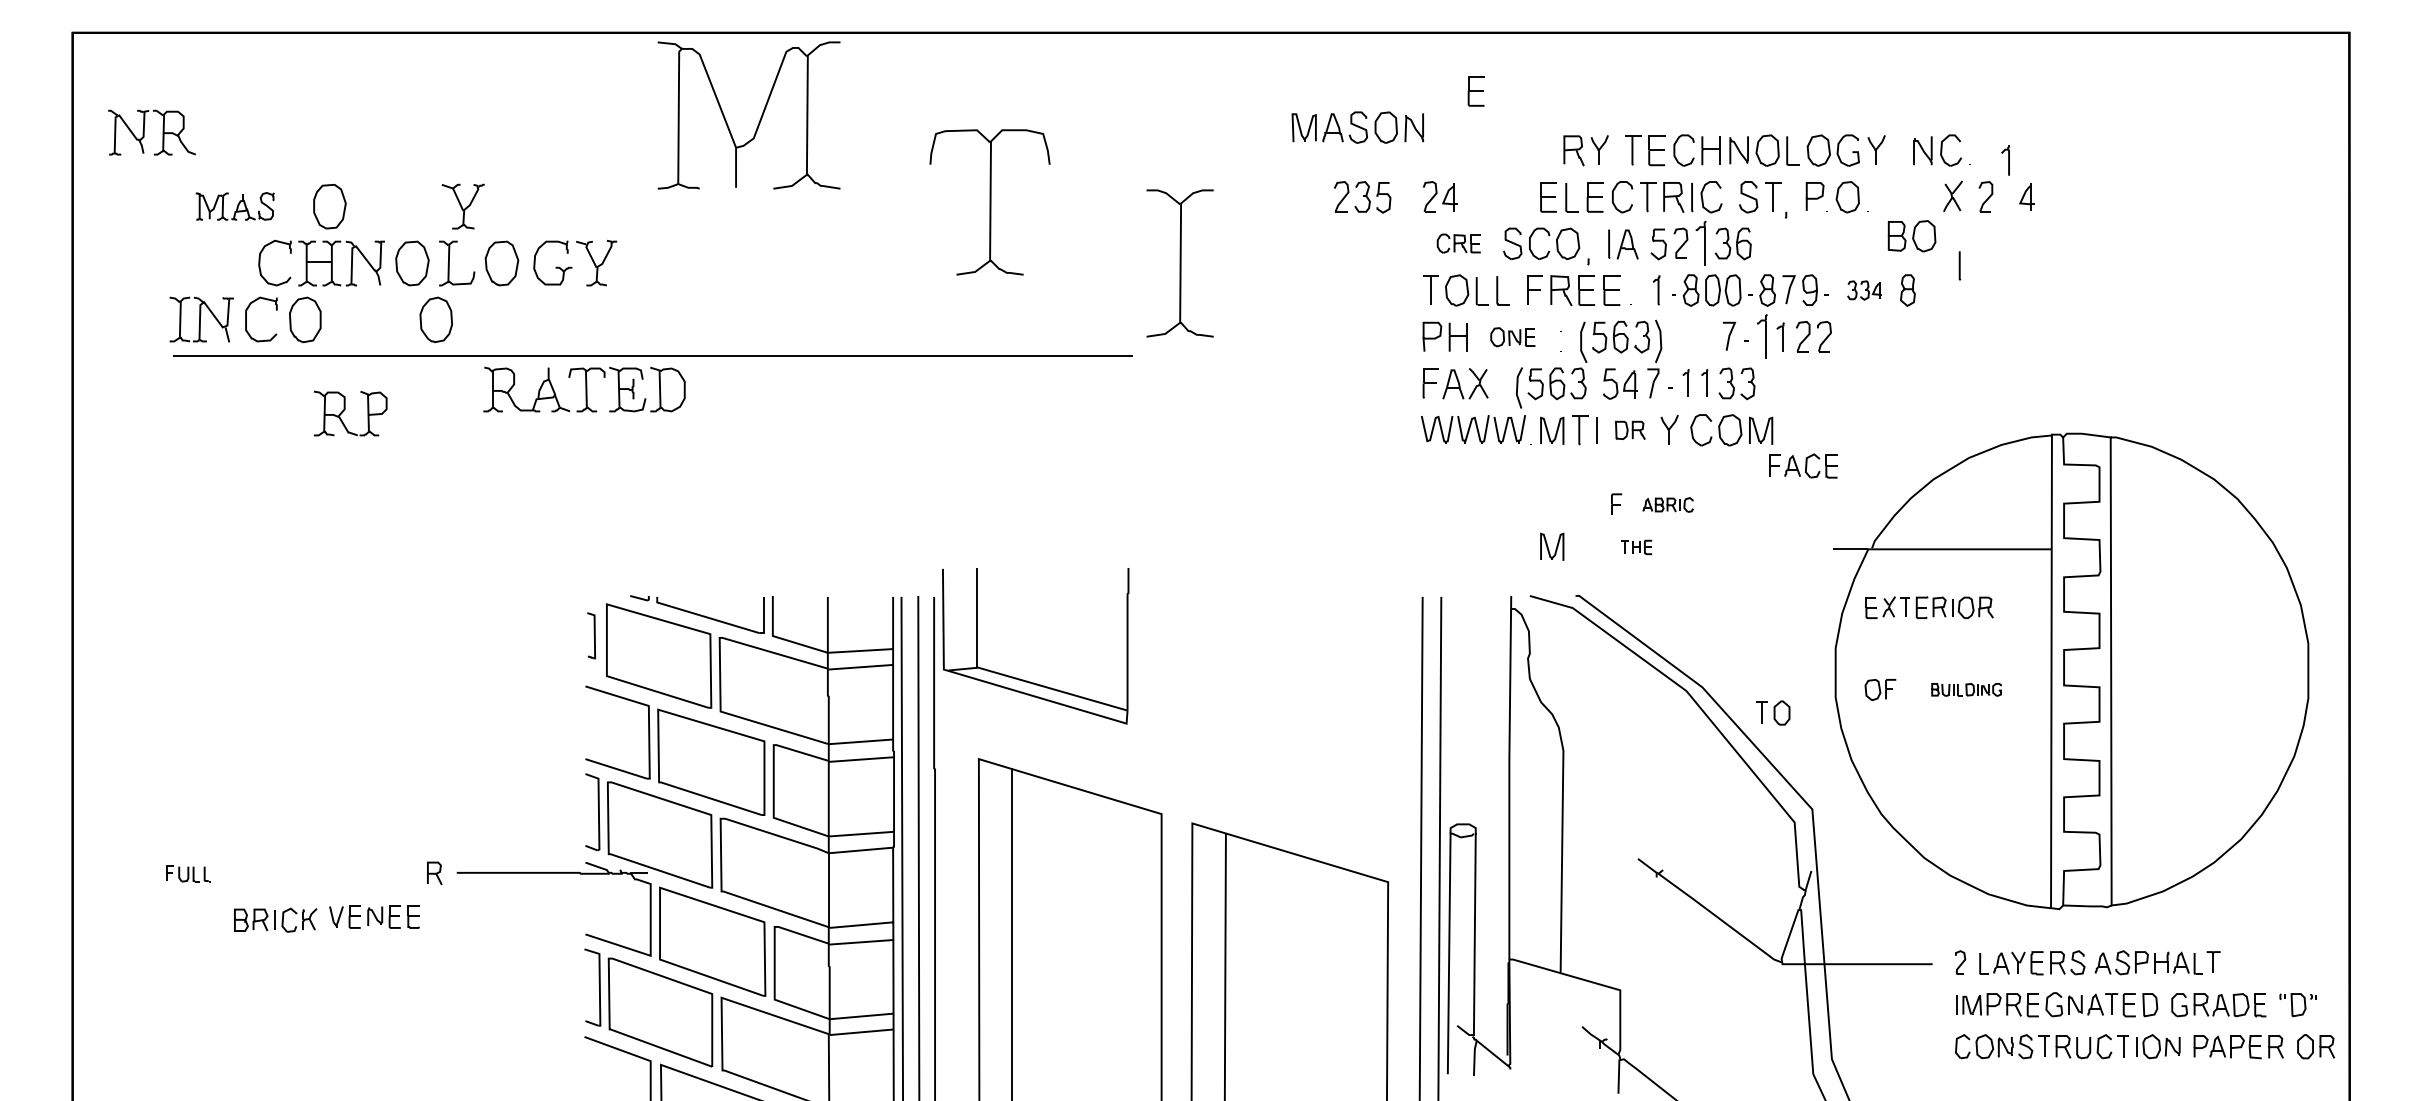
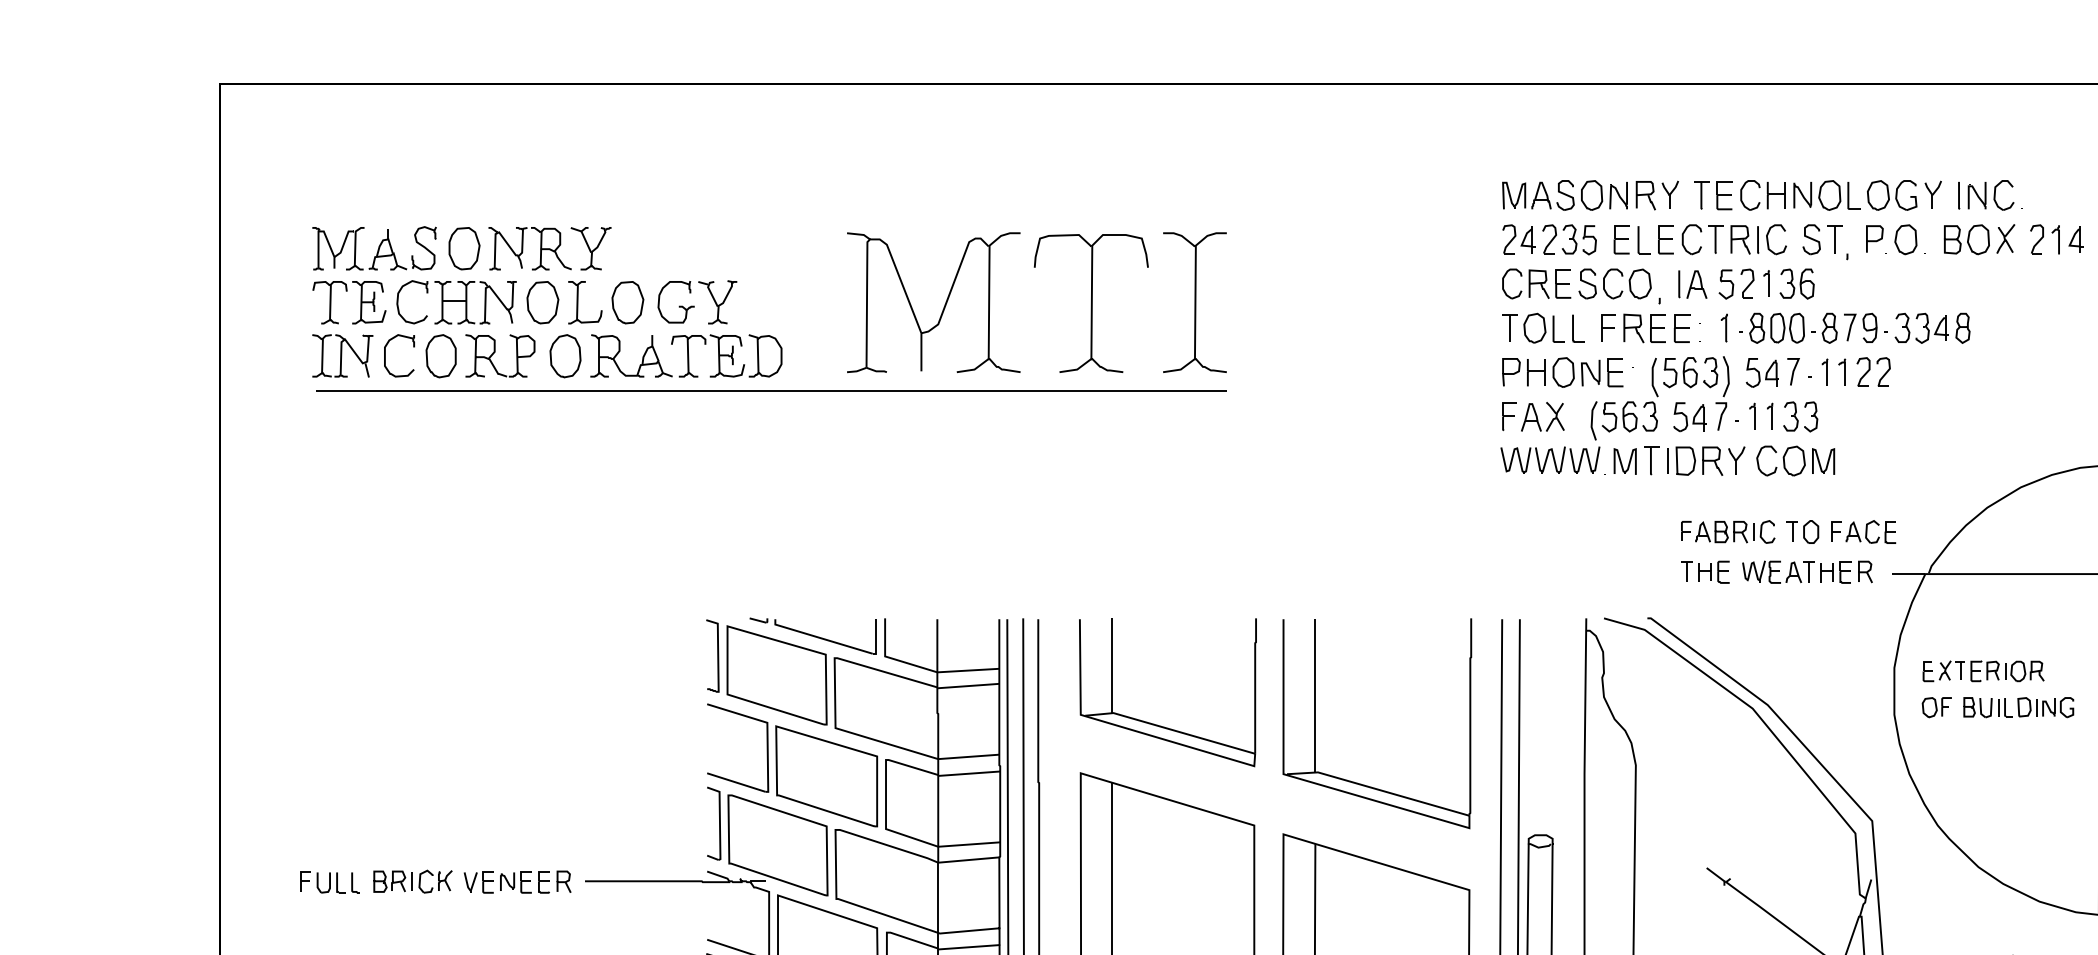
part: (1475, 91) -> (1552, 139), removed
part: (759, 119) -> (943, 306), moved
part: (1357, 127) -> (1564, 195), moved
part: (144, 132) -> (522, 248), moved
part: (2005, 160) -> (2055, 239), moved
part: (1362, 197) -> (1569, 239), moved
part: (989, 202) -> (1090, 303), moved
part: (234, 206) -> (373, 248), size x1.67
part: (1911, 236) -> (1966, 239), moved
part: (1458, 243) -> (1536, 283), size x1.67
part: (1700, 243) -> (1766, 283), size x0.62
part: (220, 263) -> (360, 302), added
part: (1179, 263) -> (1194, 302), moved
line: (1959, 265) -> (1958, 195), moved
part: (1864, 290) -> (1921, 328), size x1.67
part: (1762, 336) -> (1824, 371), size x0.62
part: (1512, 337) -> (1587, 372), size x1.67
part: (1696, 337) -> (1762, 372), added
part: (584, 389) -> (686, 355), moved
part: (344, 411) -> (494, 353), moved
part: (1630, 430) -> (1699, 461), size x1.67
part: (1803, 465) -> (1863, 531), moved
part: (1668, 504) -> (1735, 531), size x1.67
part: (1552, 546) -> (1625, 571), removed
part: (1636, 547) -> (1705, 572), size x1.67
part: (1743, 547) -> (1806, 572), added
part: (1929, 607) -> (1983, 671), moved
part: (591, 635) -> (712, 655), size x1.67
part: (1027, 680) -> (1160, 725), moved
part: (1966, 689) -> (2018, 707), size x1.67
part: (1226, 706) -> (1315, 723), added
part: (1773, 712) -> (1803, 531), moved
part: (188, 873) -> (330, 881), size x1.43
part: (374, 916) -> (506, 881), moved
part: (275, 919) -> (412, 880), moved

